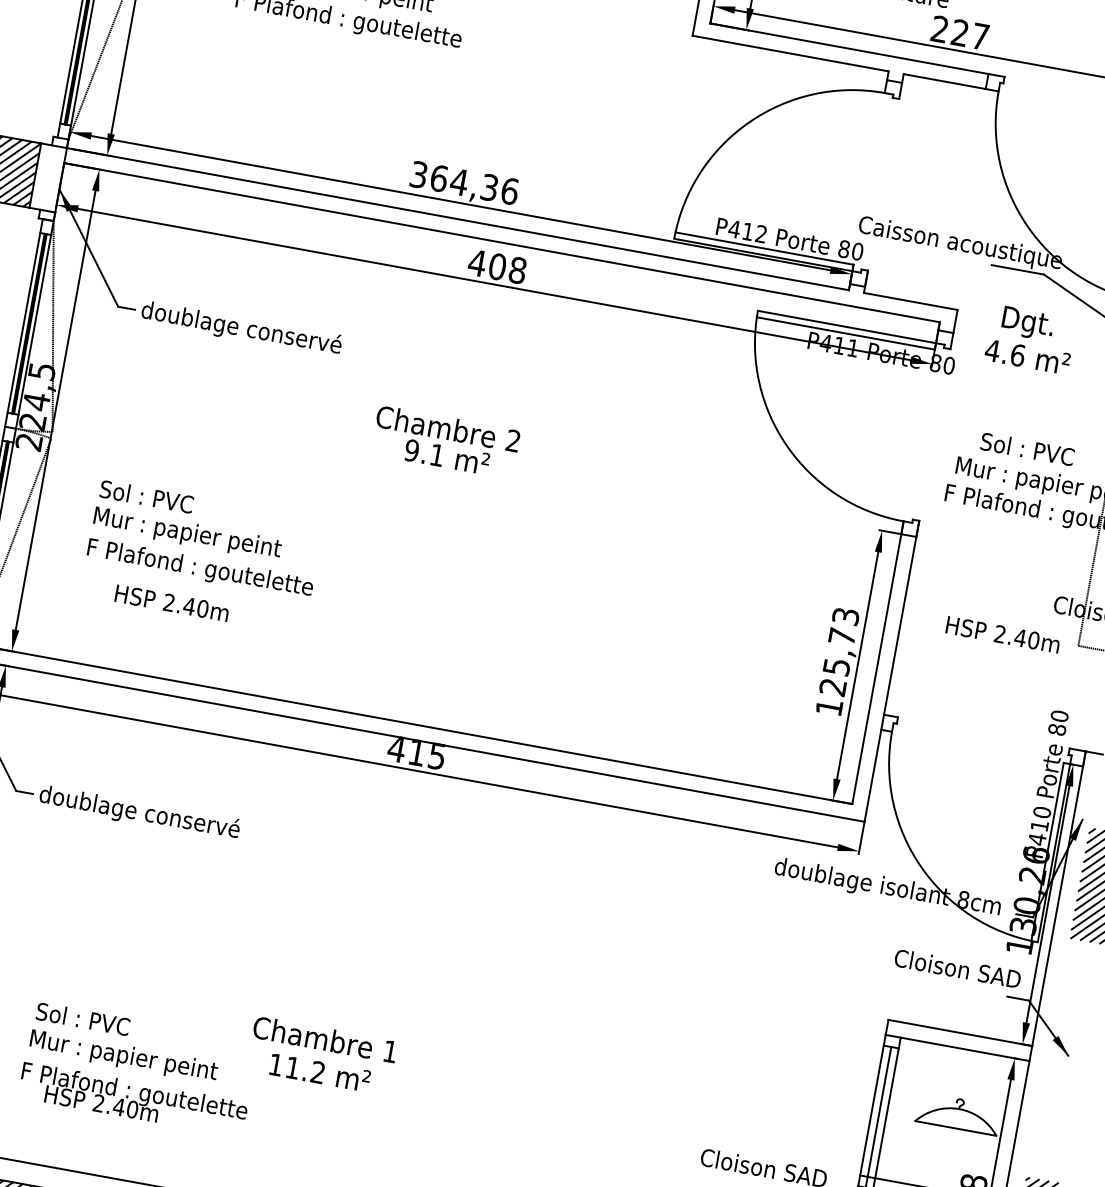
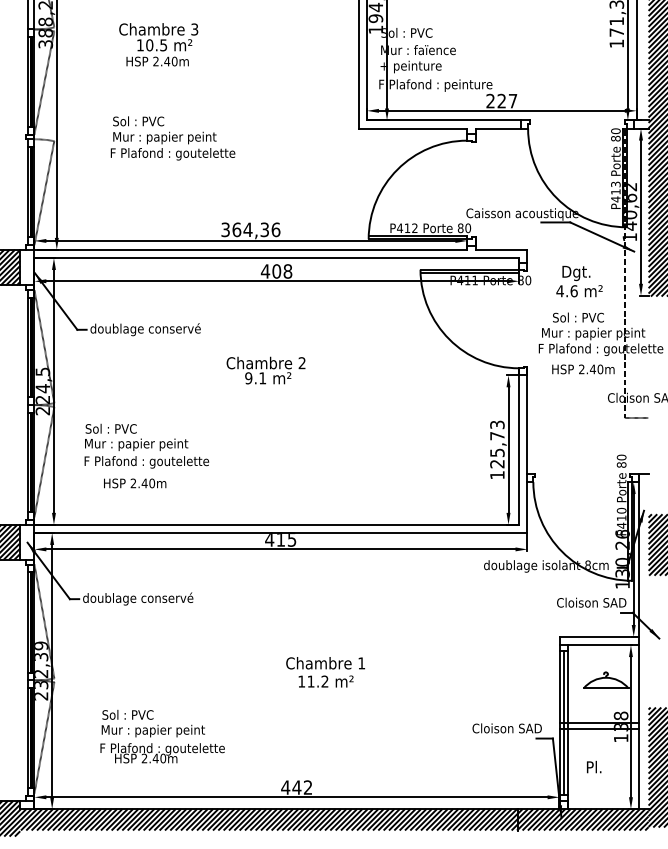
text: (1030, 339) -> (579, 281), moved
text: (1003, 634) -> (583, 369), moved
text: (321, 1056) -> (325, 672), moved

